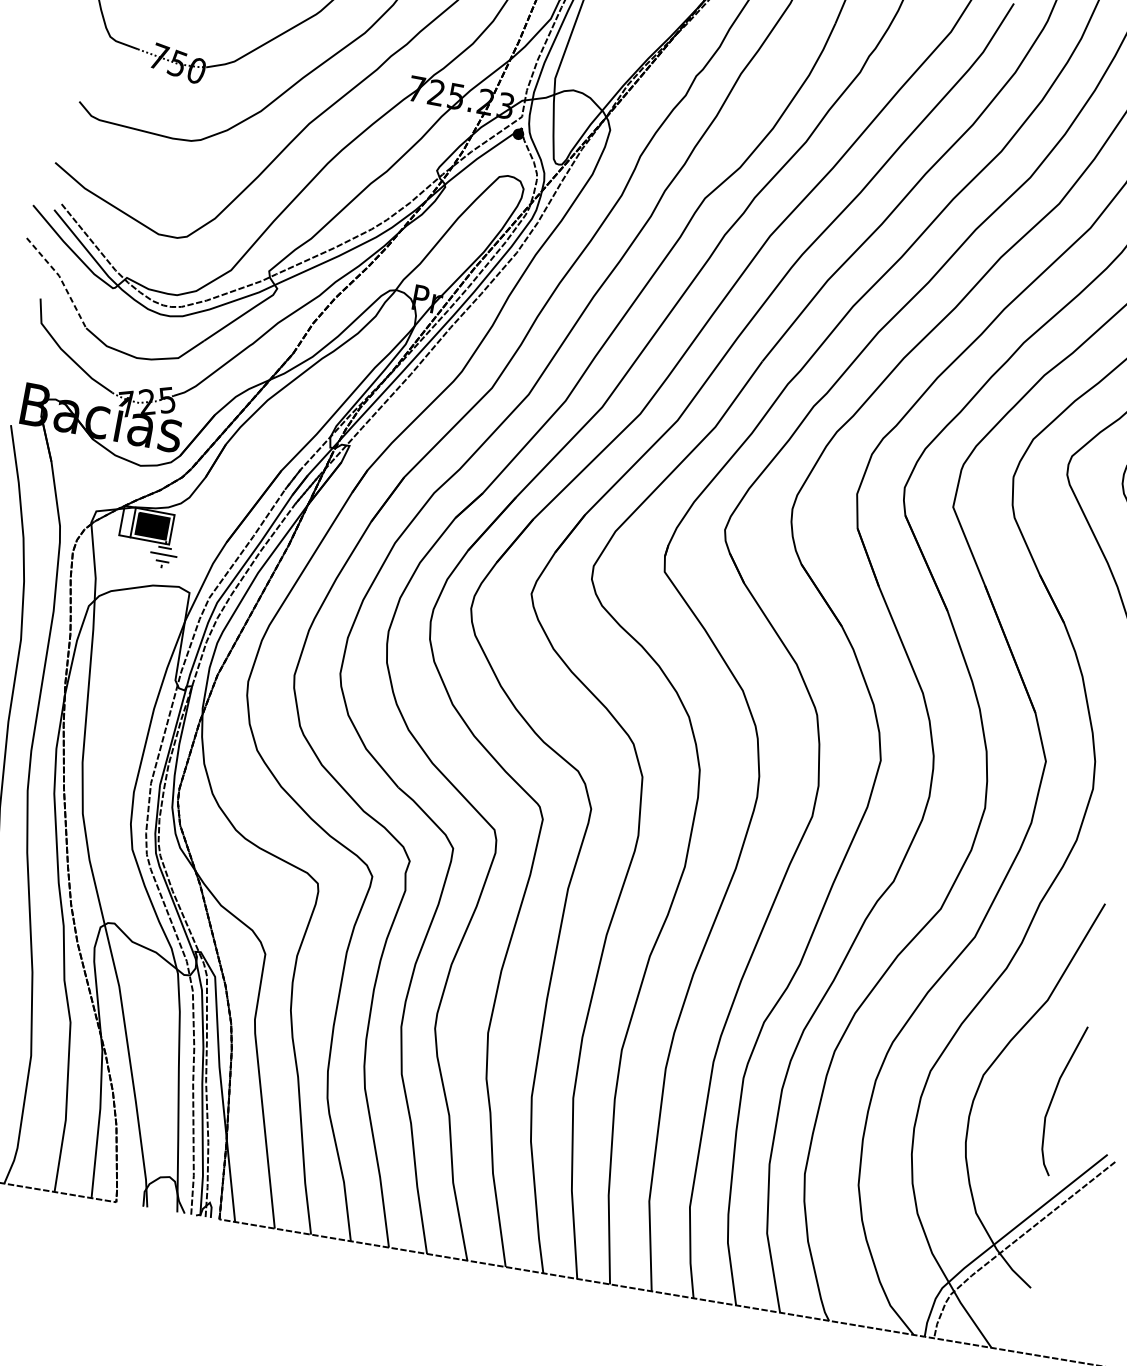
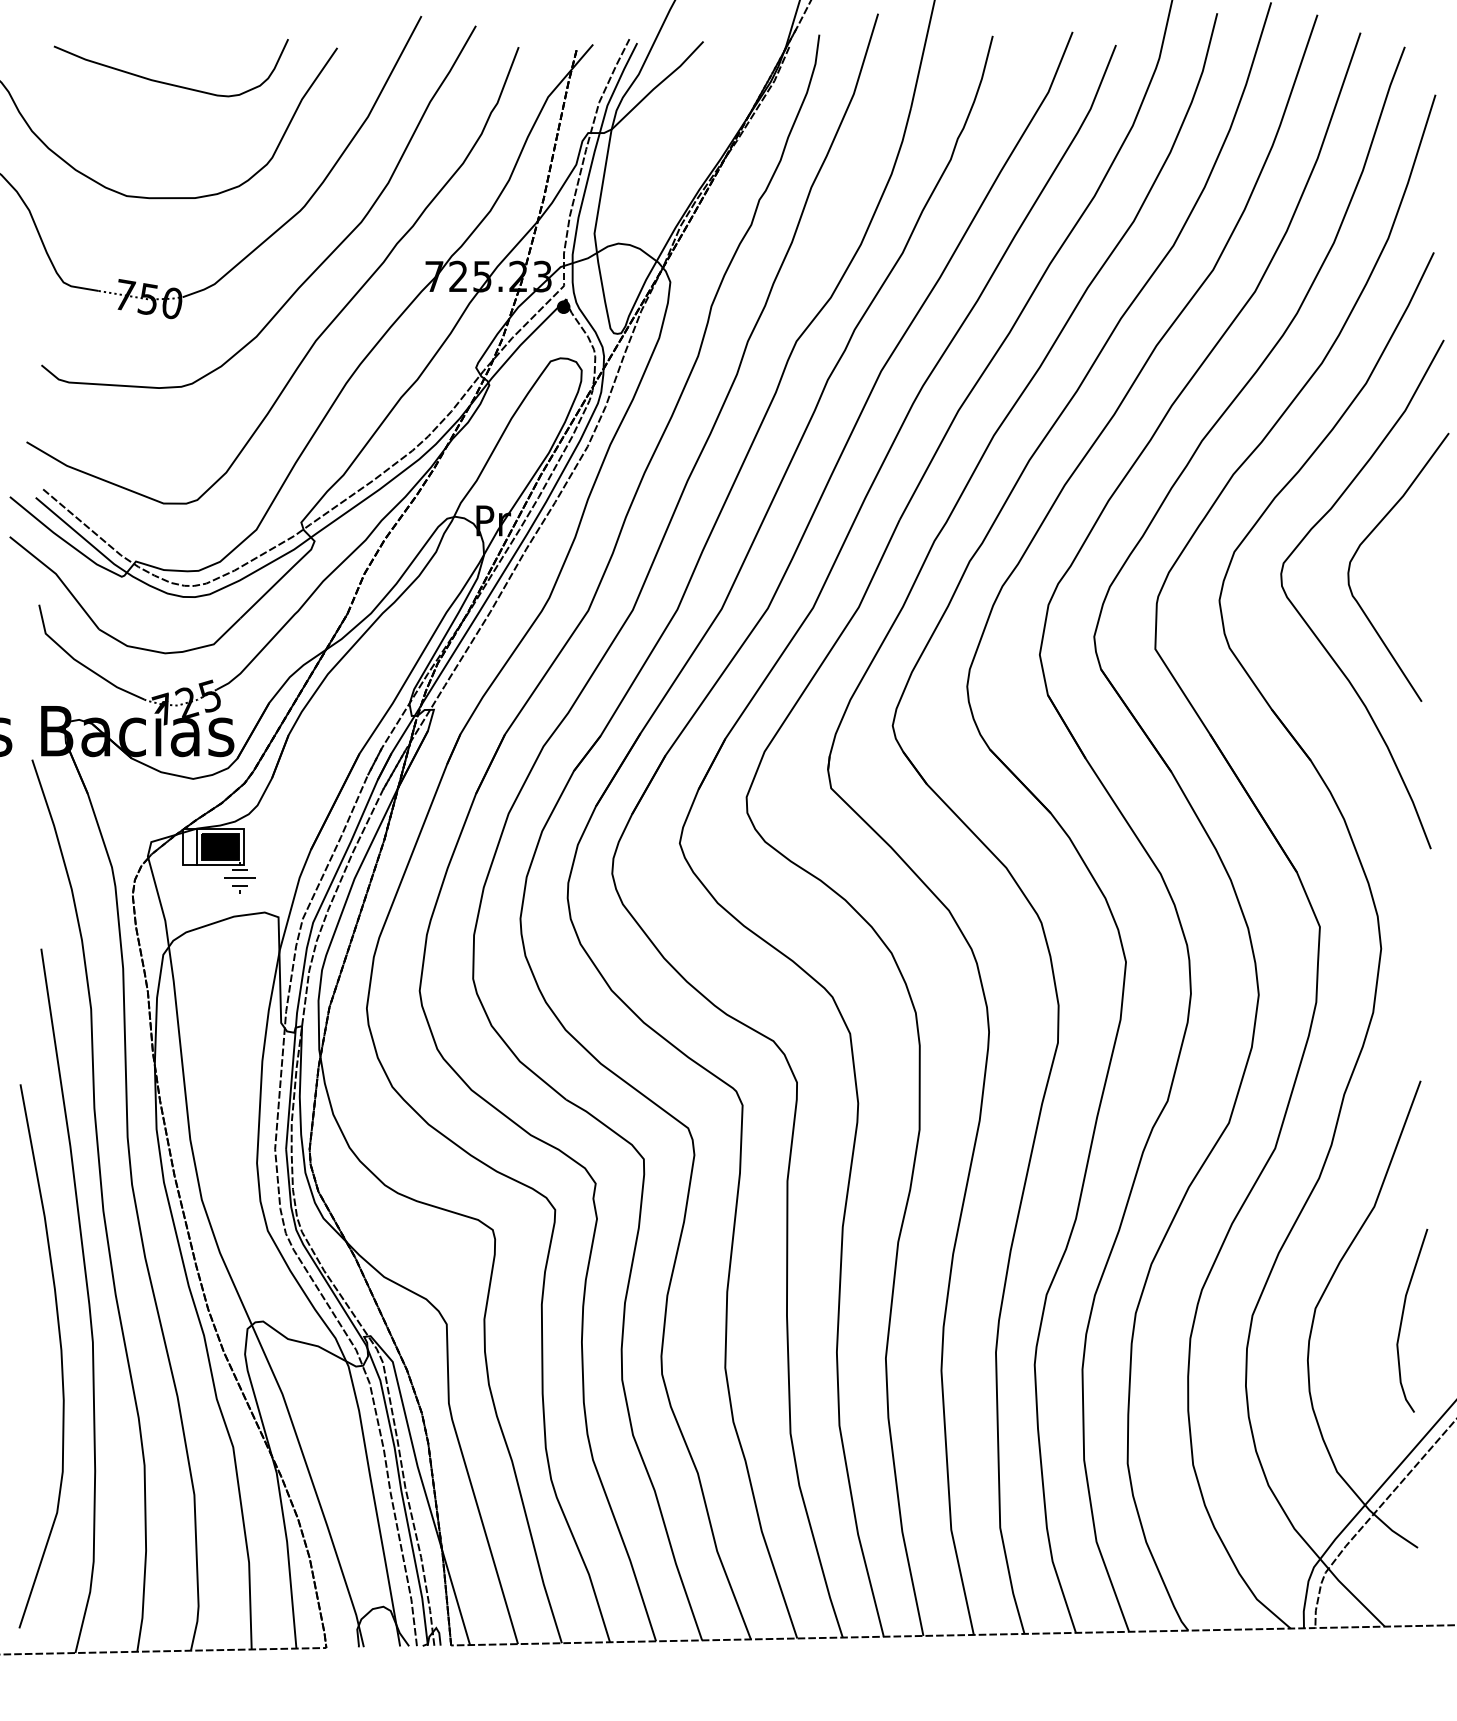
line: (61, 279) -> (59, 577), dashed -> solid

